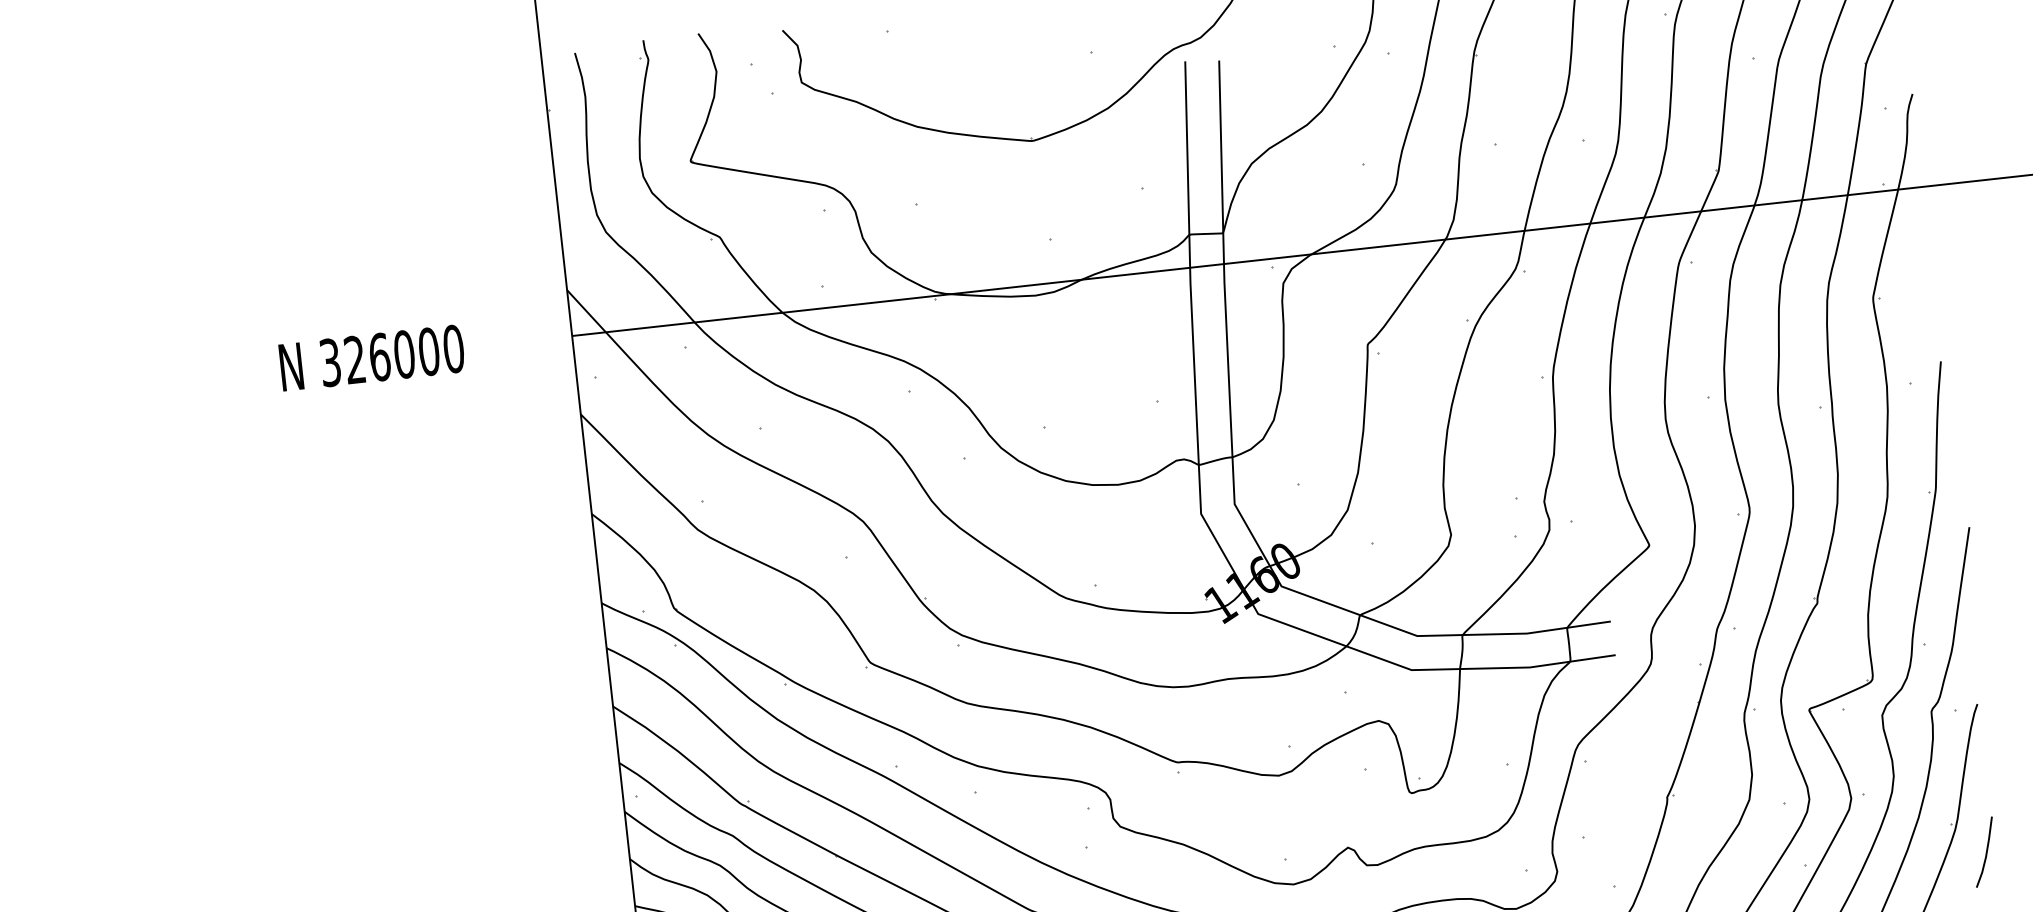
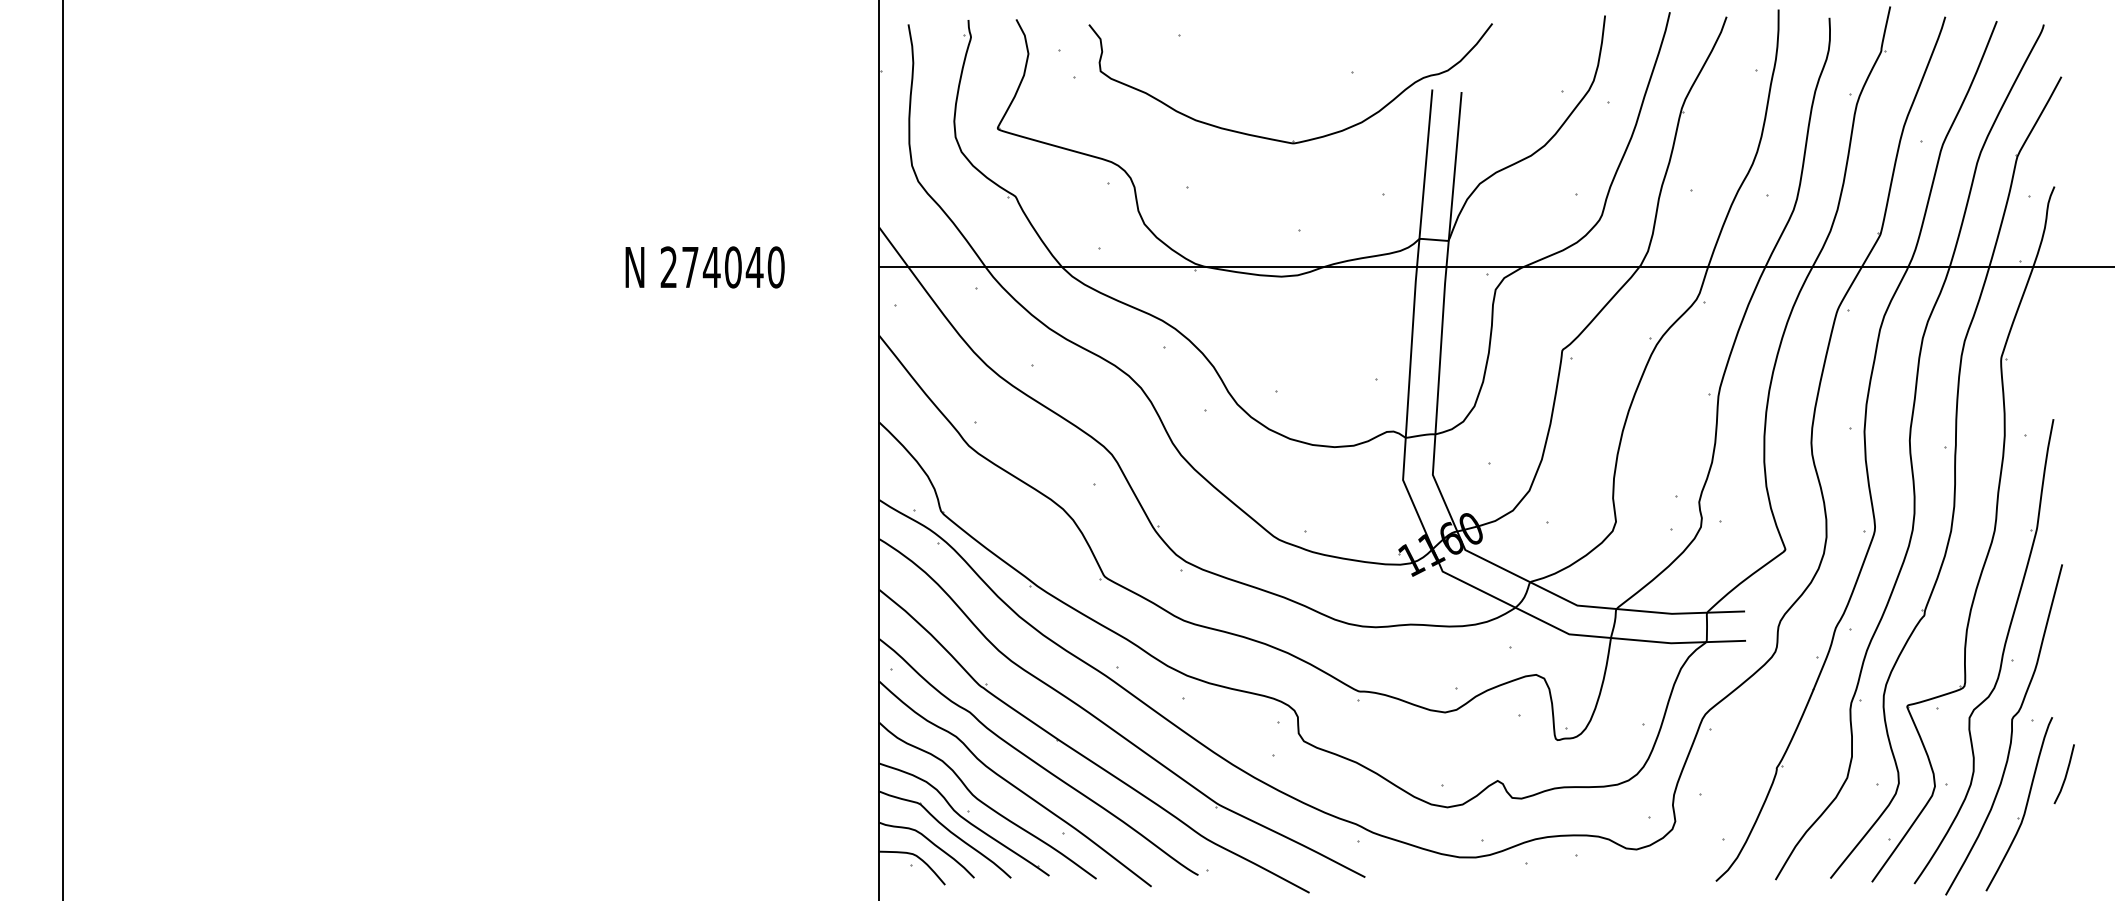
text: (379, 357) -> (711, 267), 326000 -> 274040
line: (1985, 852) -> (2065, 774), moved

